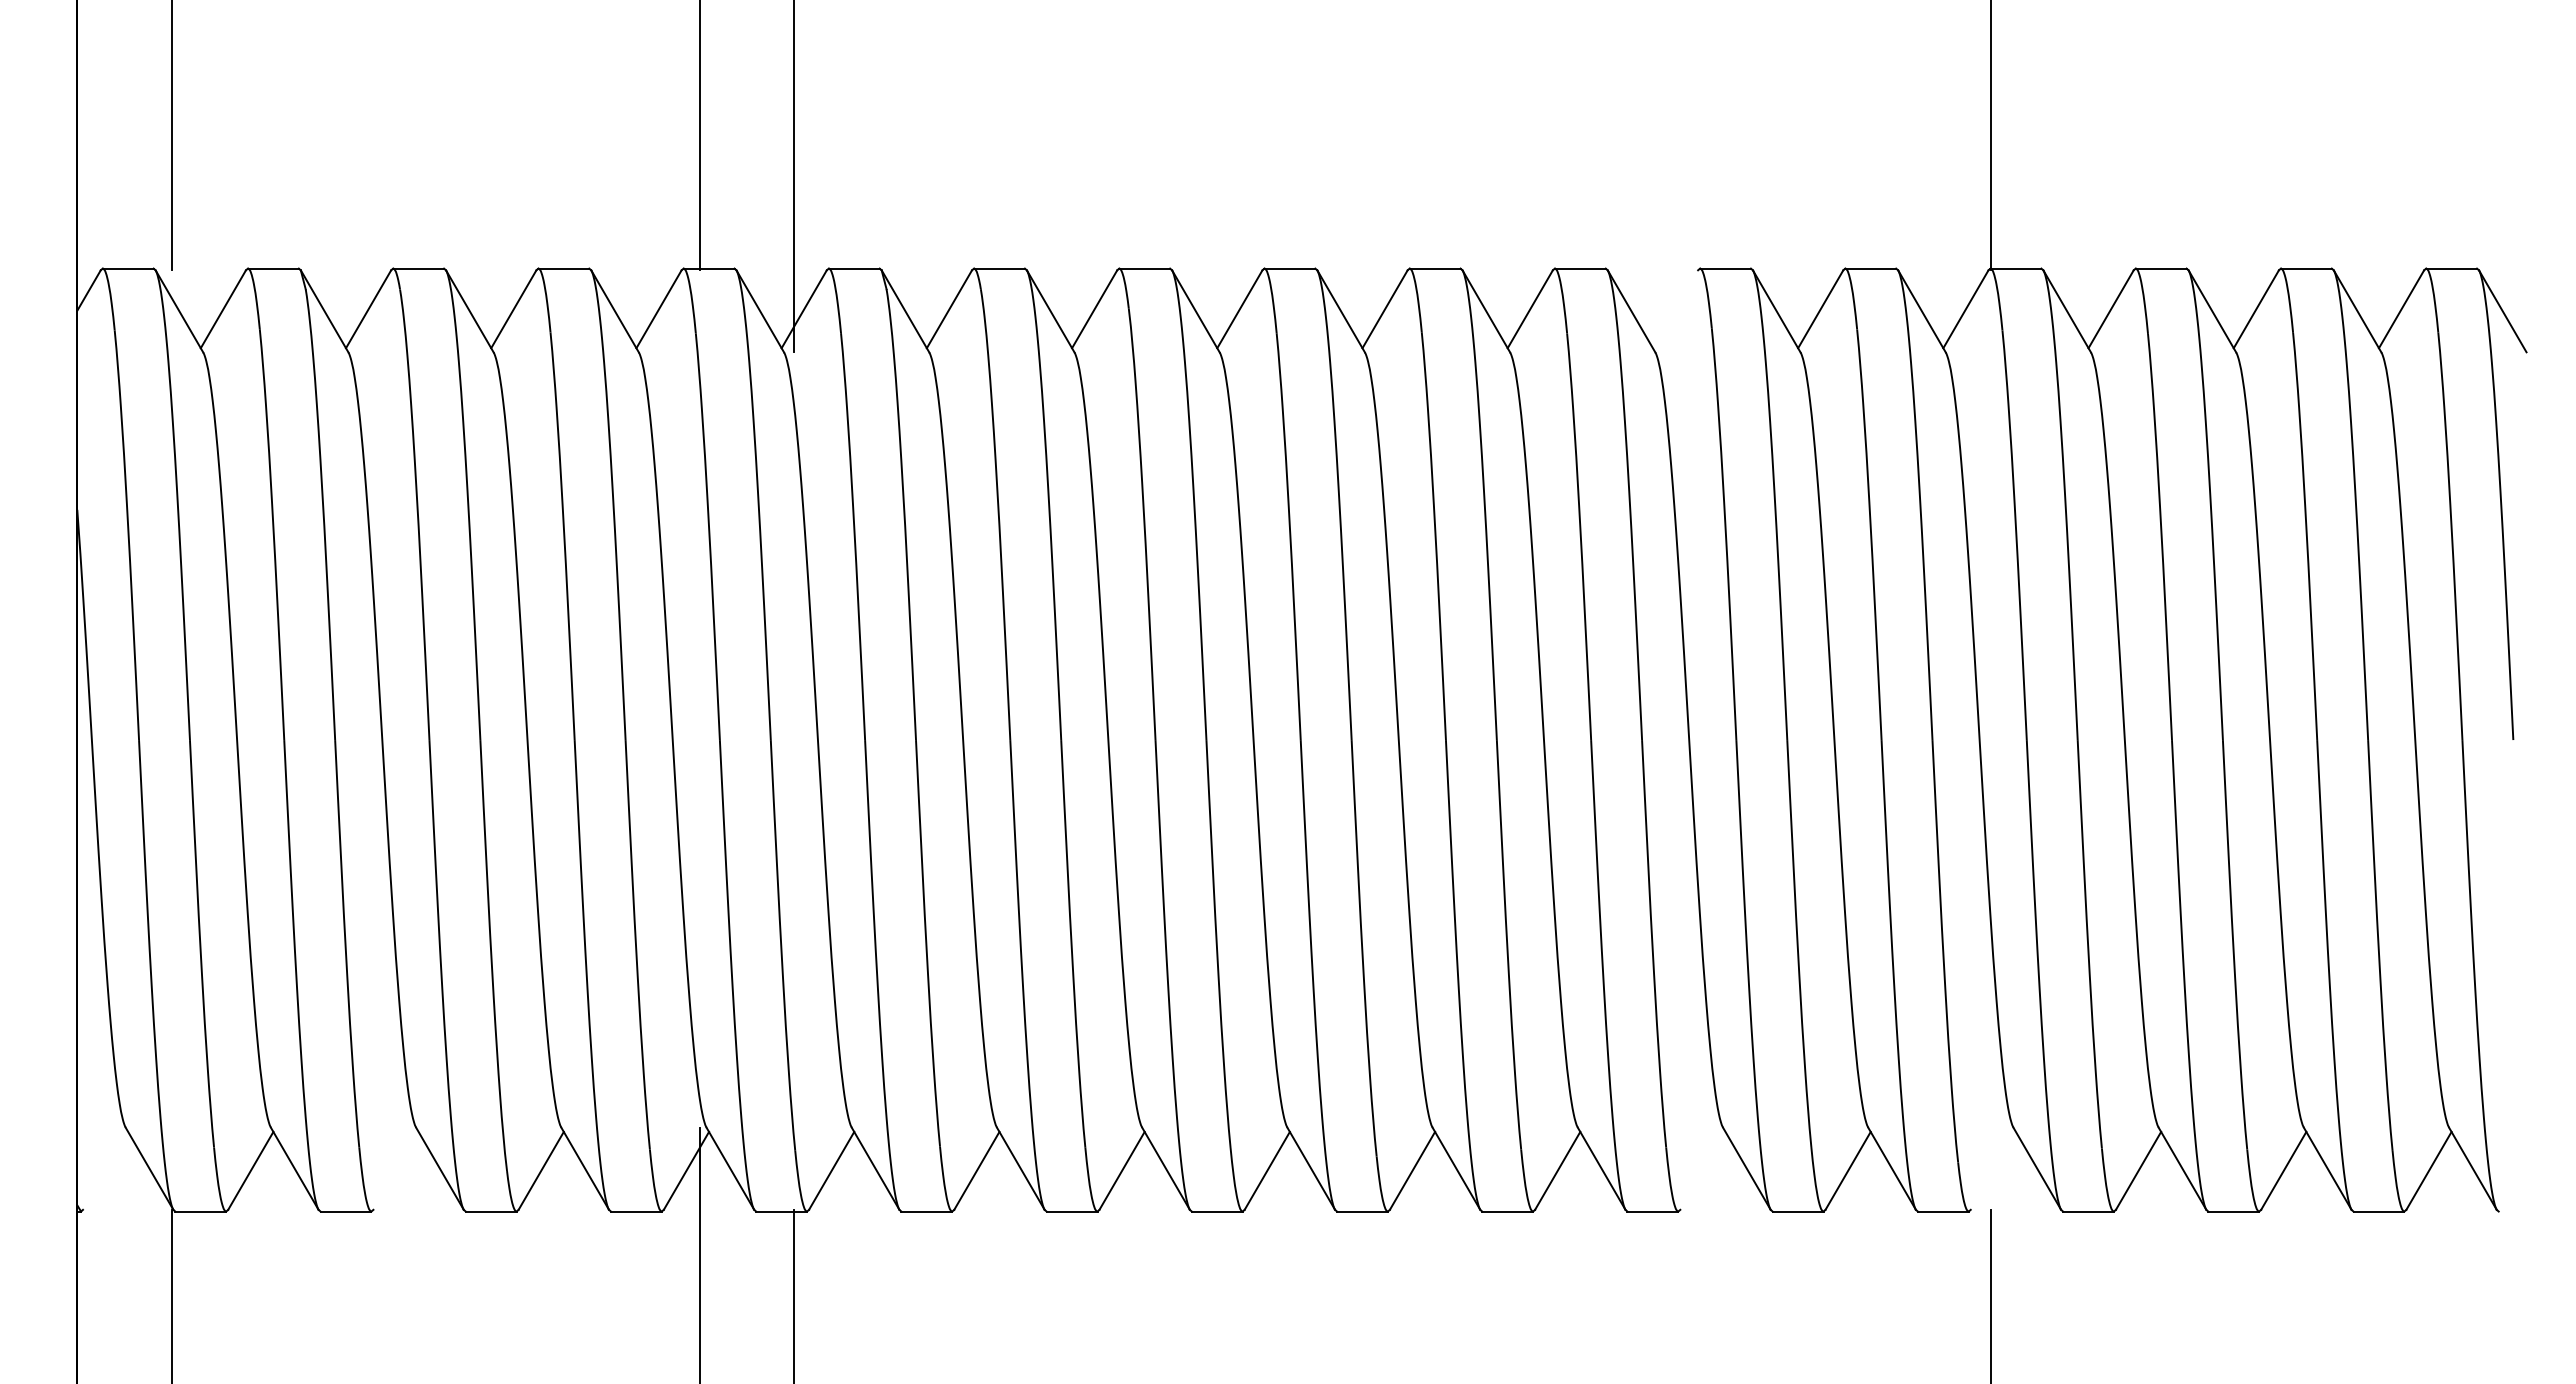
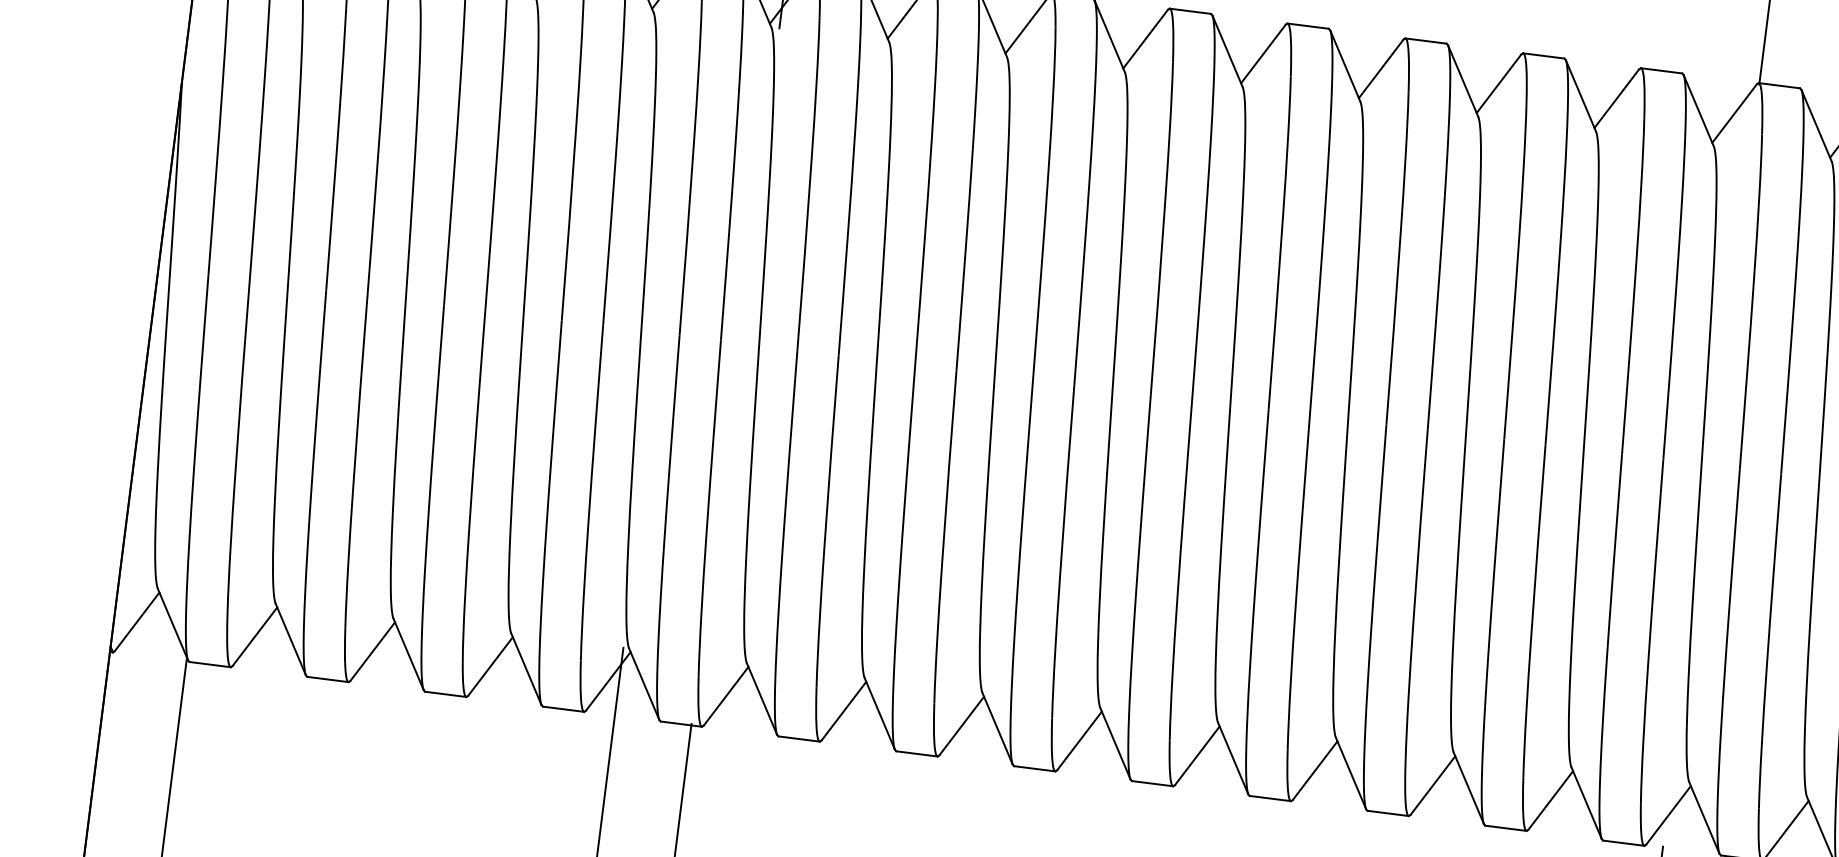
line: (1675, 309) -> (1498, 83), added
line: (105, 1170) -> (137, 621), added
line: (395, 1170) -> (372, 651), added
line: (1702, 1170) -> (1432, 785), added
line: (1992, 1170) -> (1667, 814), added

